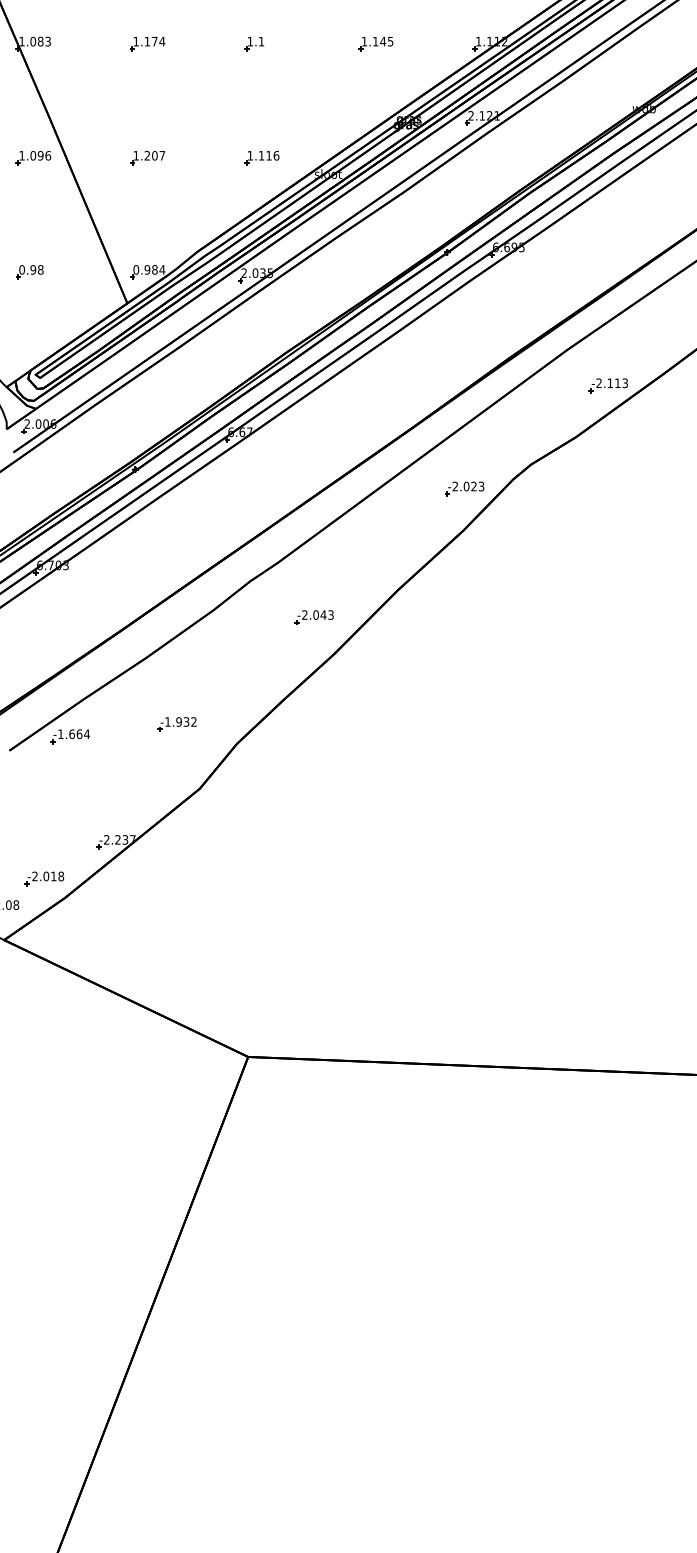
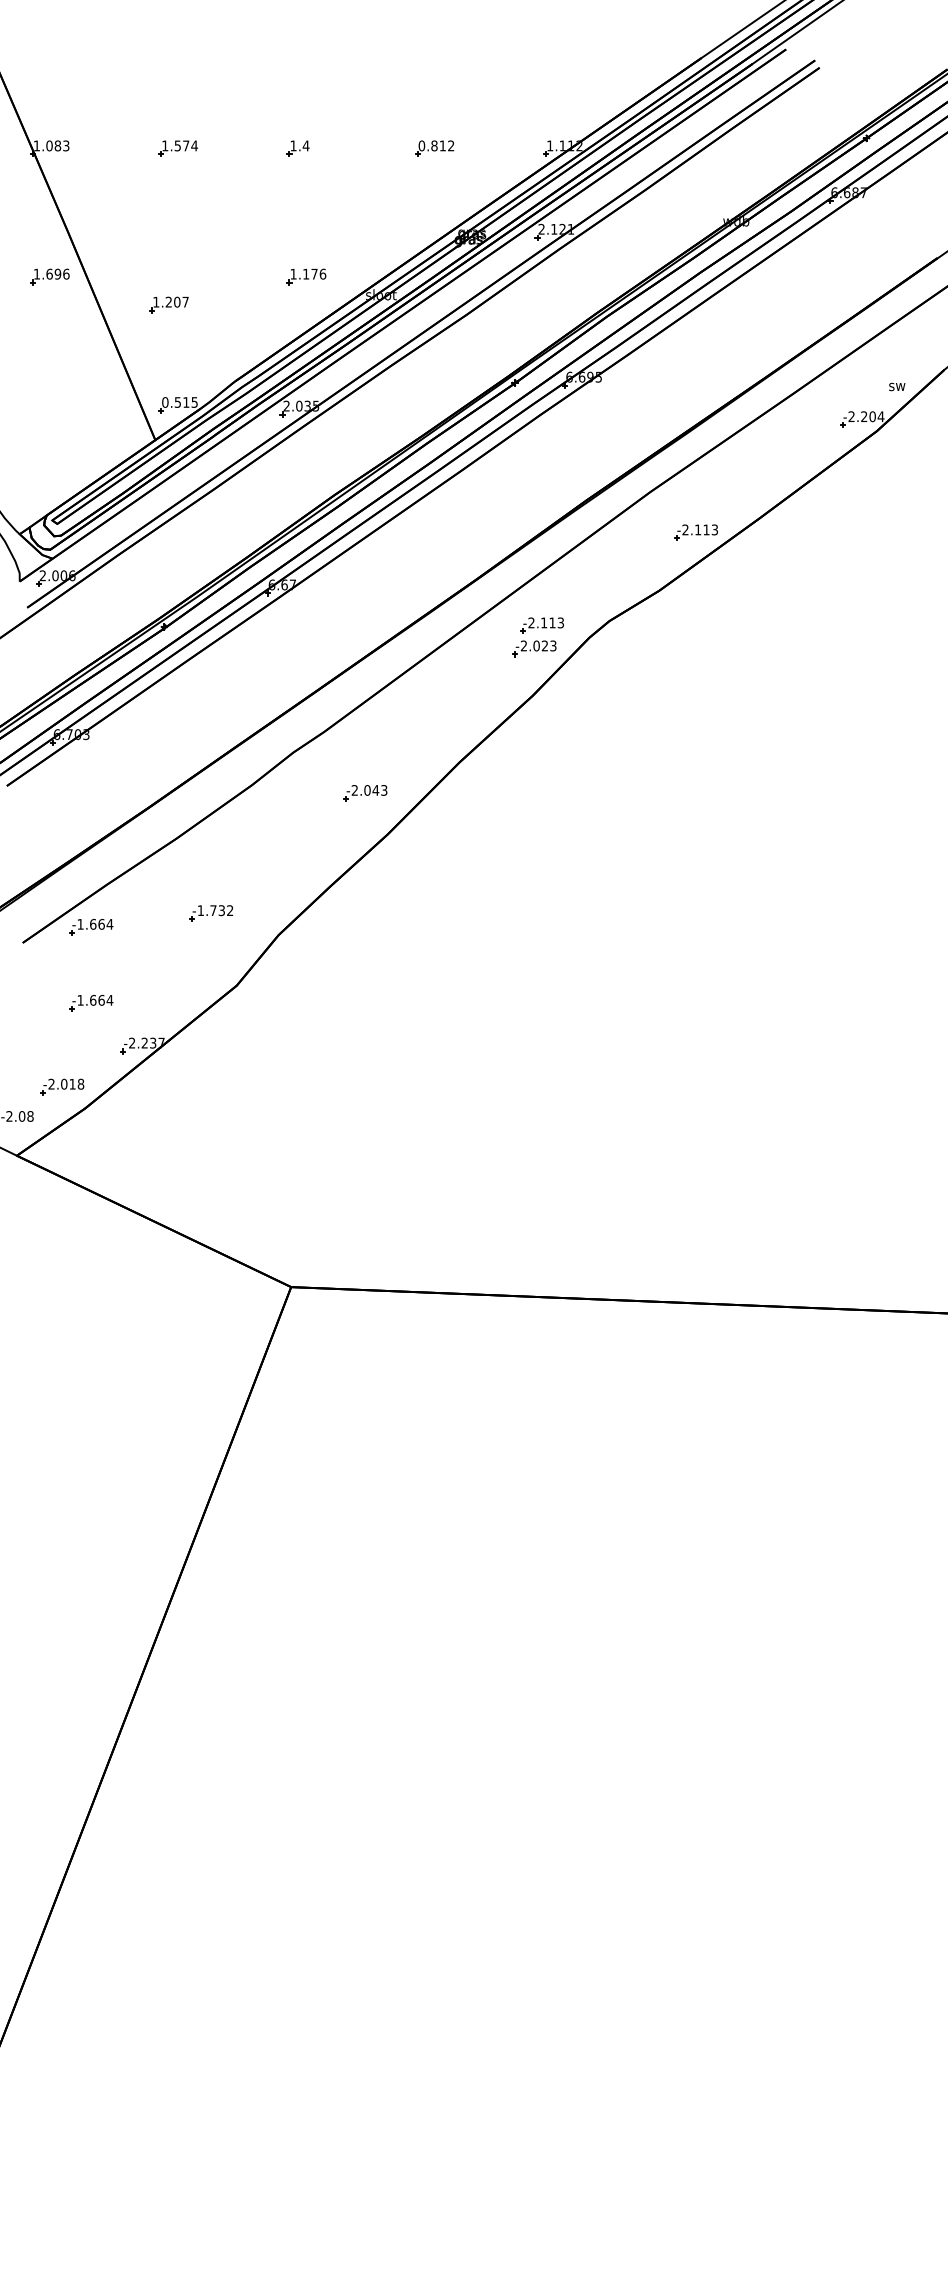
text: (147, 41) -> (177, 145), 1.174 -> 1.574
text: (260, 41) -> (305, 145), 1.1 -> 1.4
text: (377, 41) -> (436, 145), 1.145 -> 0.812
text: (33, 155) -> (49, 273), 1.096 -> 1.696
text: (268, 155) -> (314, 273), 1.116 -> 1.176
part: (147, 157) -> (168, 304), moved
text: (155, 269) -> (186, 402), 0.984 -> 0.515
part: (29, 272) -> (45, 405), removed
part: (470, 468) -> (541, 625), added
text: (179, 721) -> (213, 910), -1.932 -> -1.732
part: (70, 803) -> (91, 1002), added

